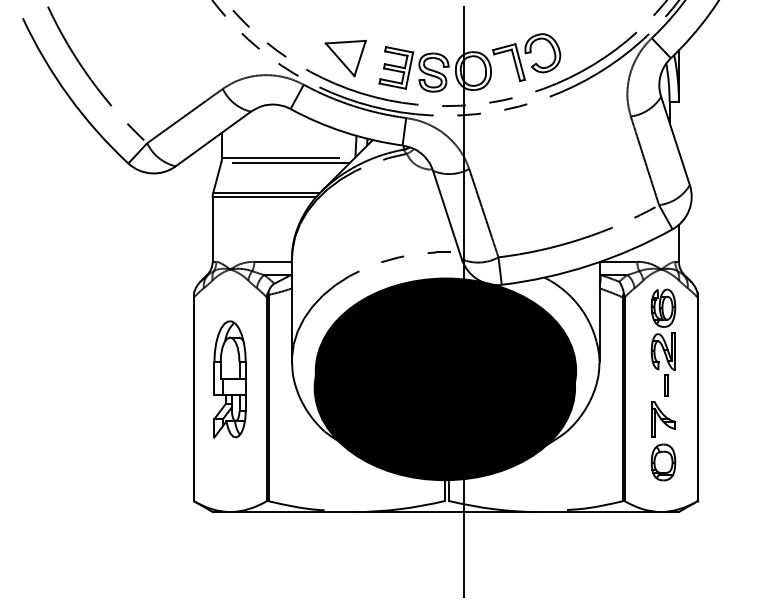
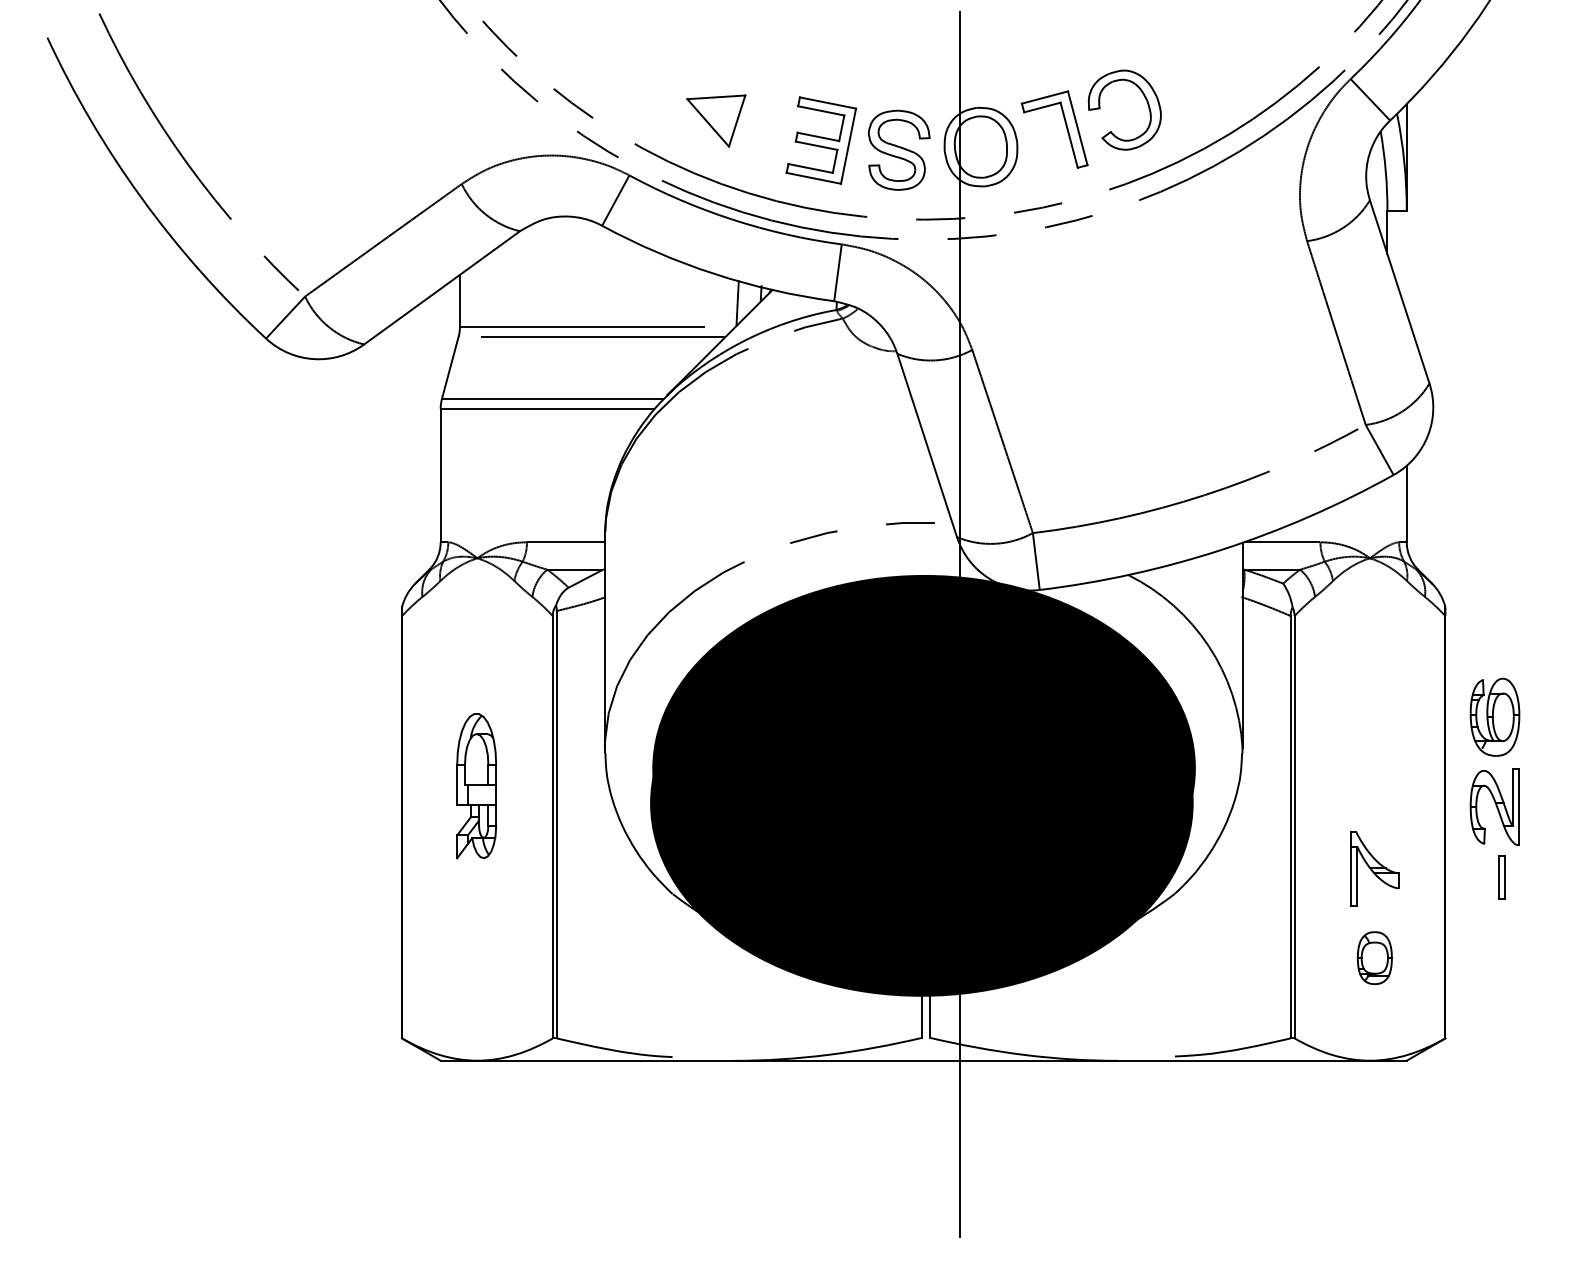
part: (345, 58) -> (715, 121), size x0.7
part: (663, 342) -> (1495, 788), moved
part: (229, 379) -> (475, 786), size x0.6
part: (663, 462) -> (1374, 958), size x0.7

